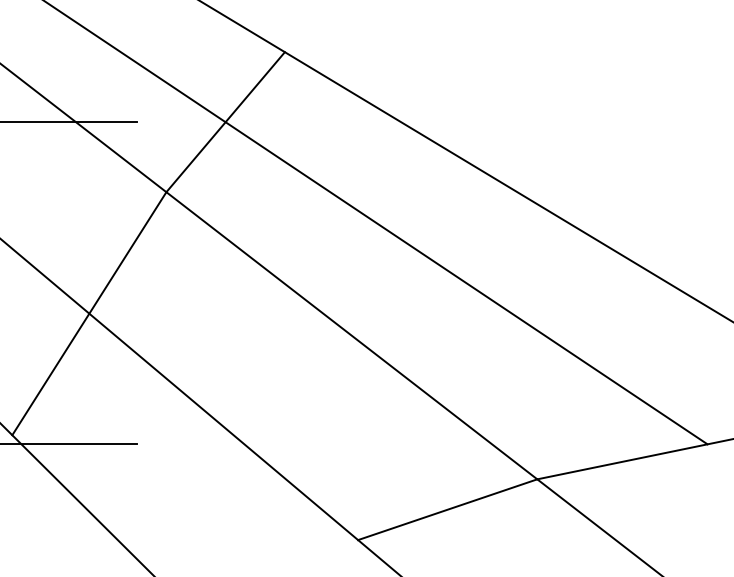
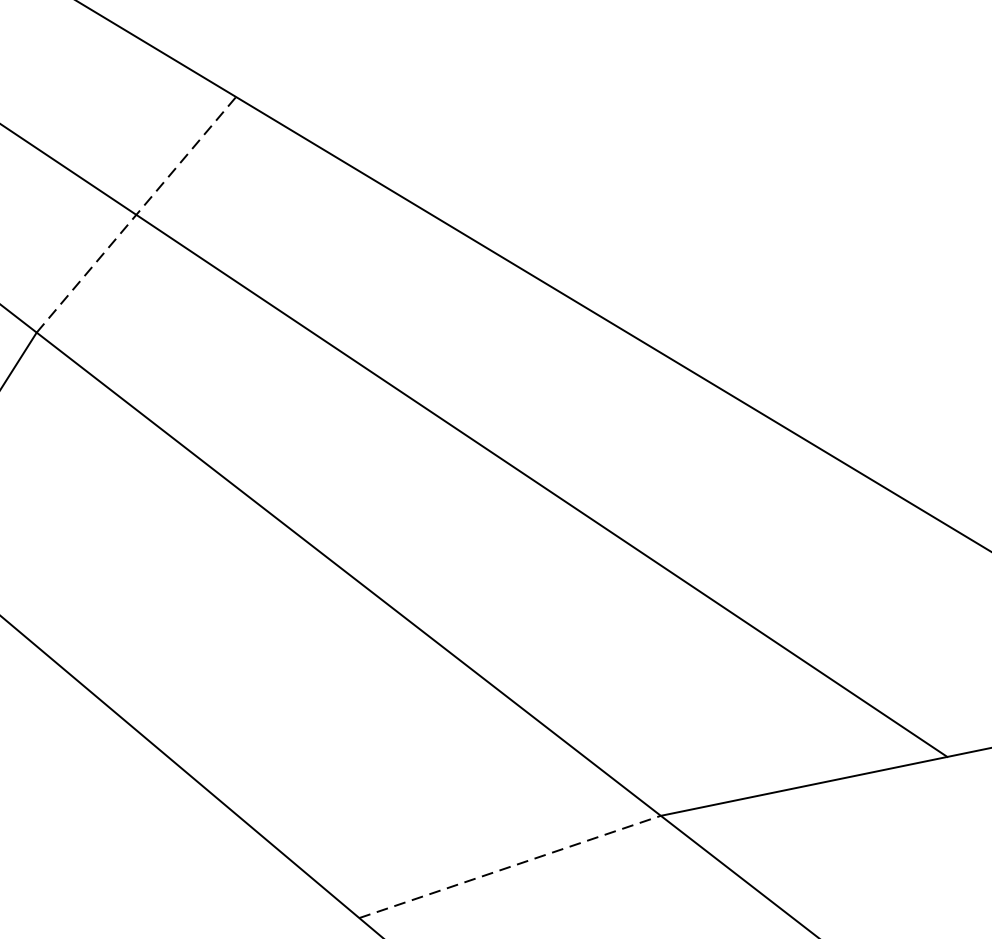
line: (225, 122) -> (136, 215), solid -> dashed
line: (447, 509) -> (509, 866), solid -> dashed

